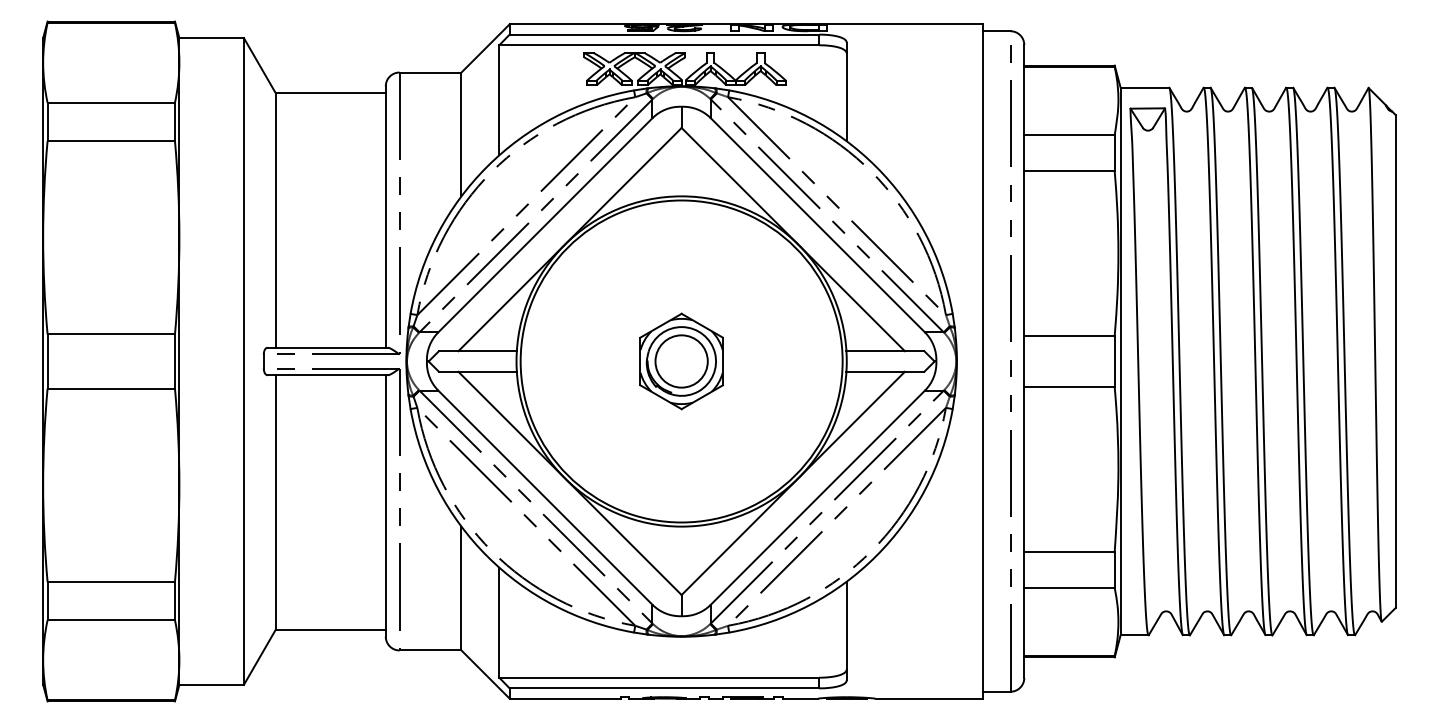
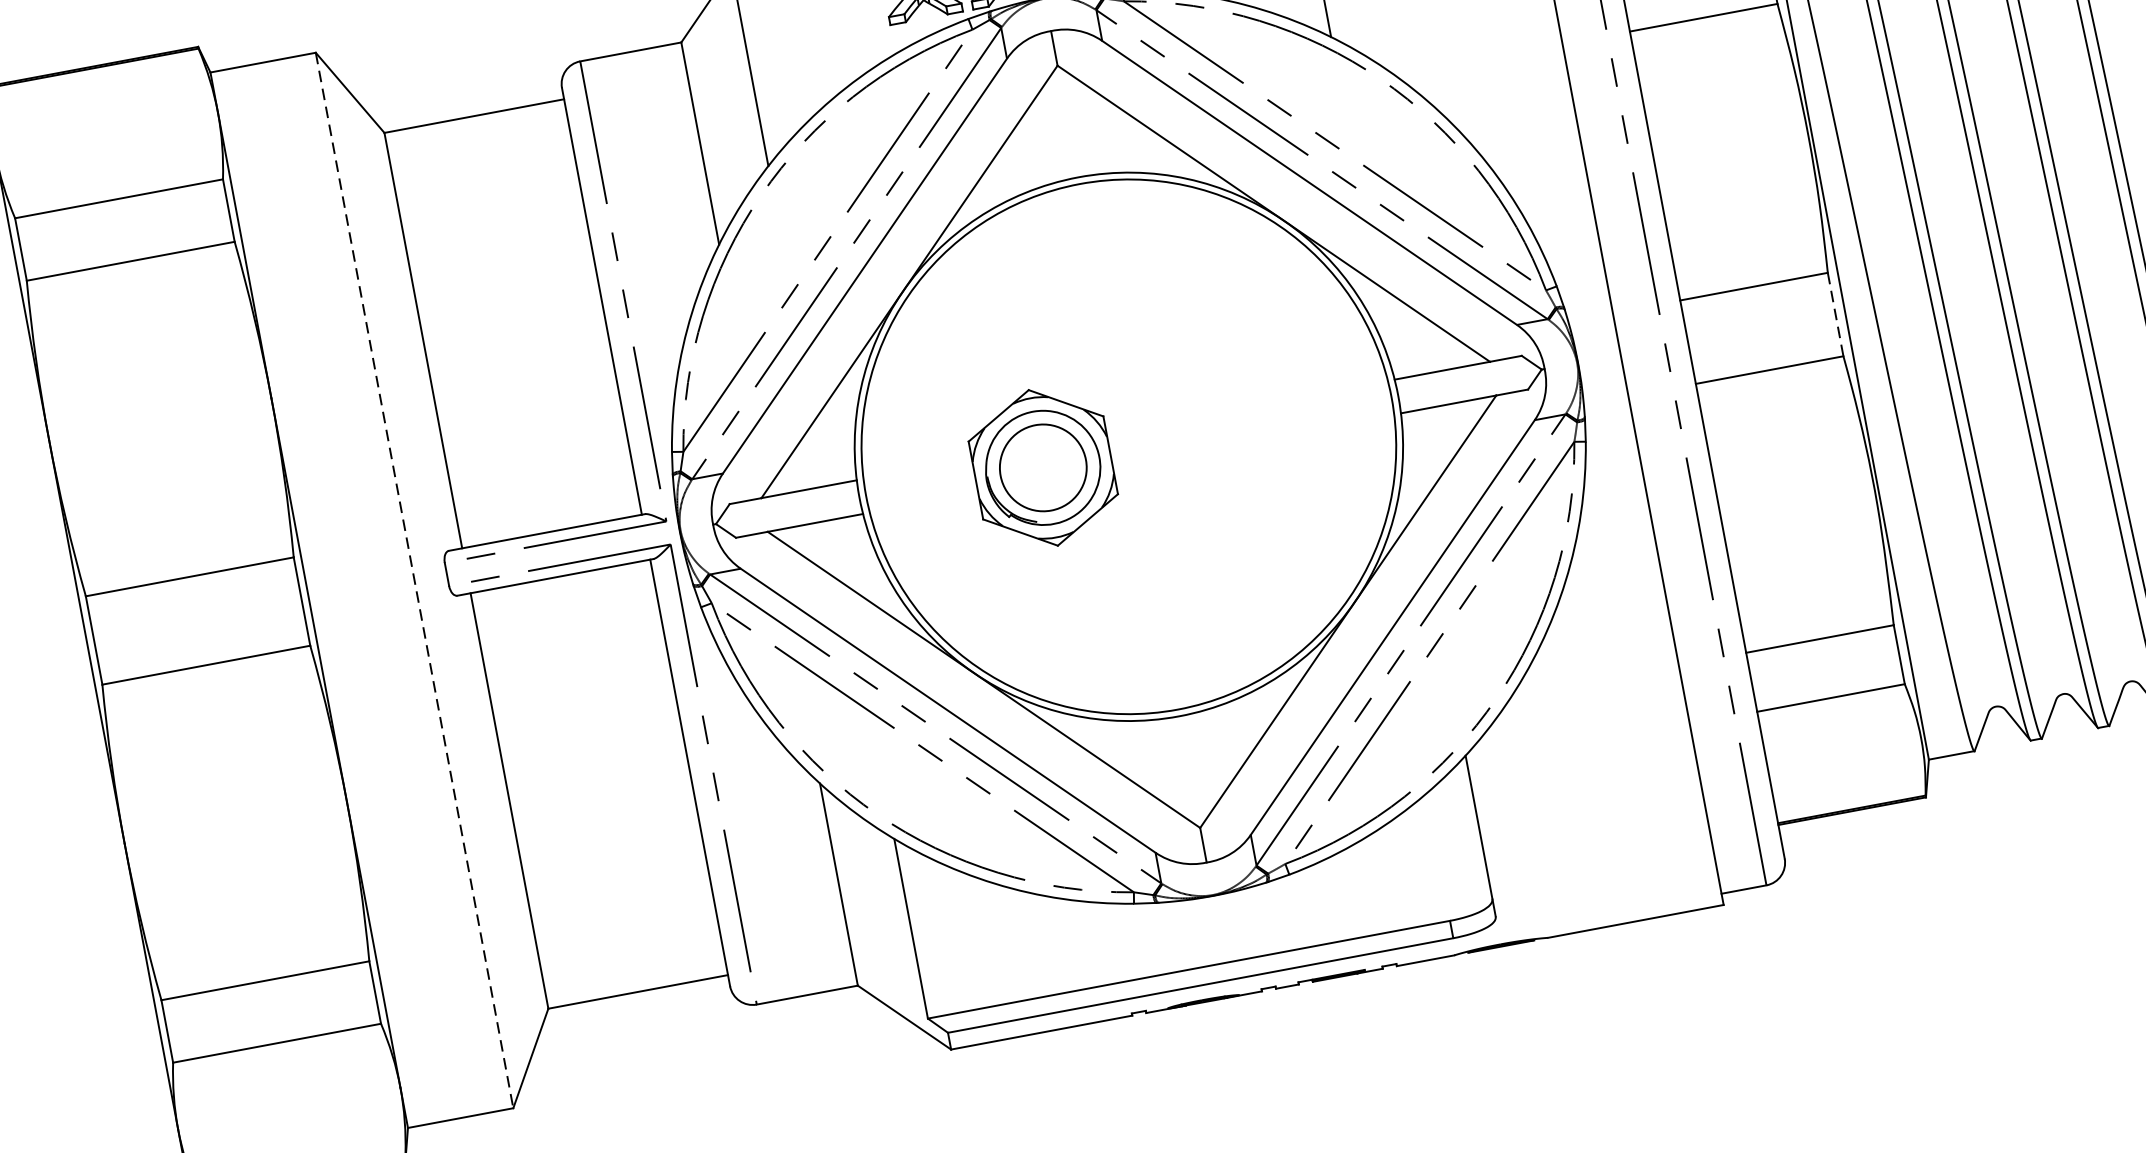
line: (243, 361) -> (413, 580), solid -> dashed
part: (681, 361) -> (1043, 467), moved
line: (1114, 361) -> (1835, 314), solid -> dashed

